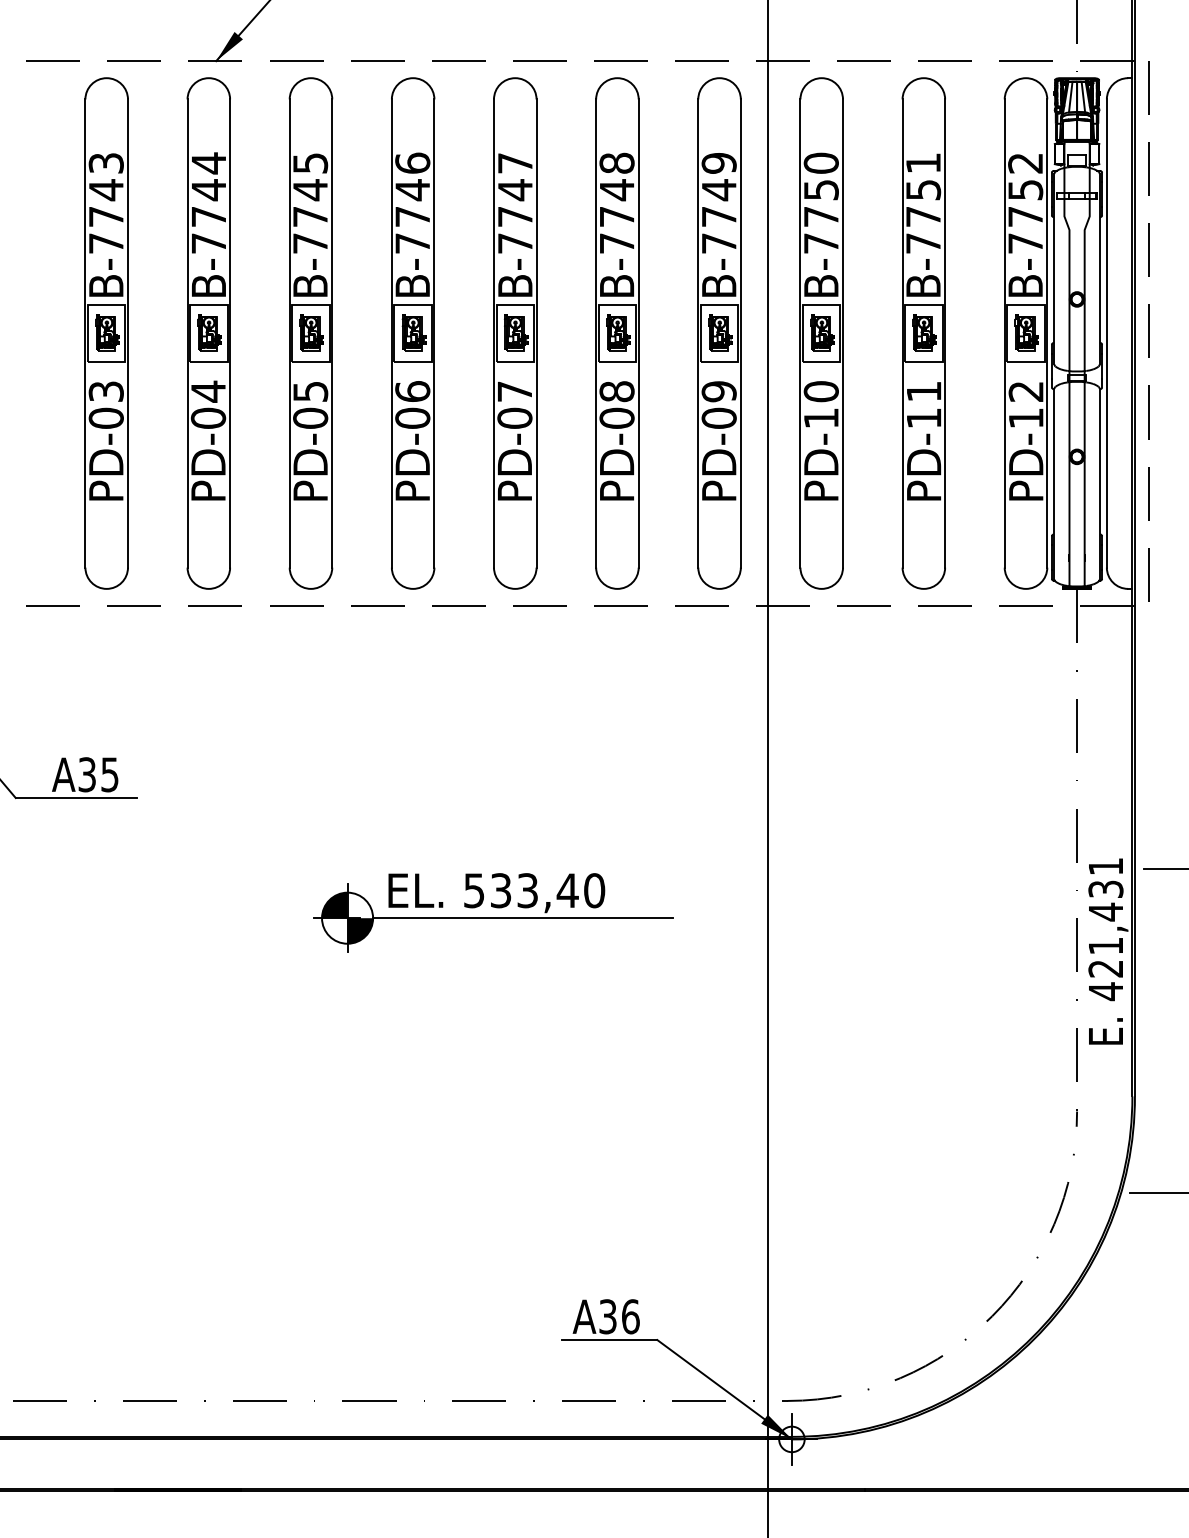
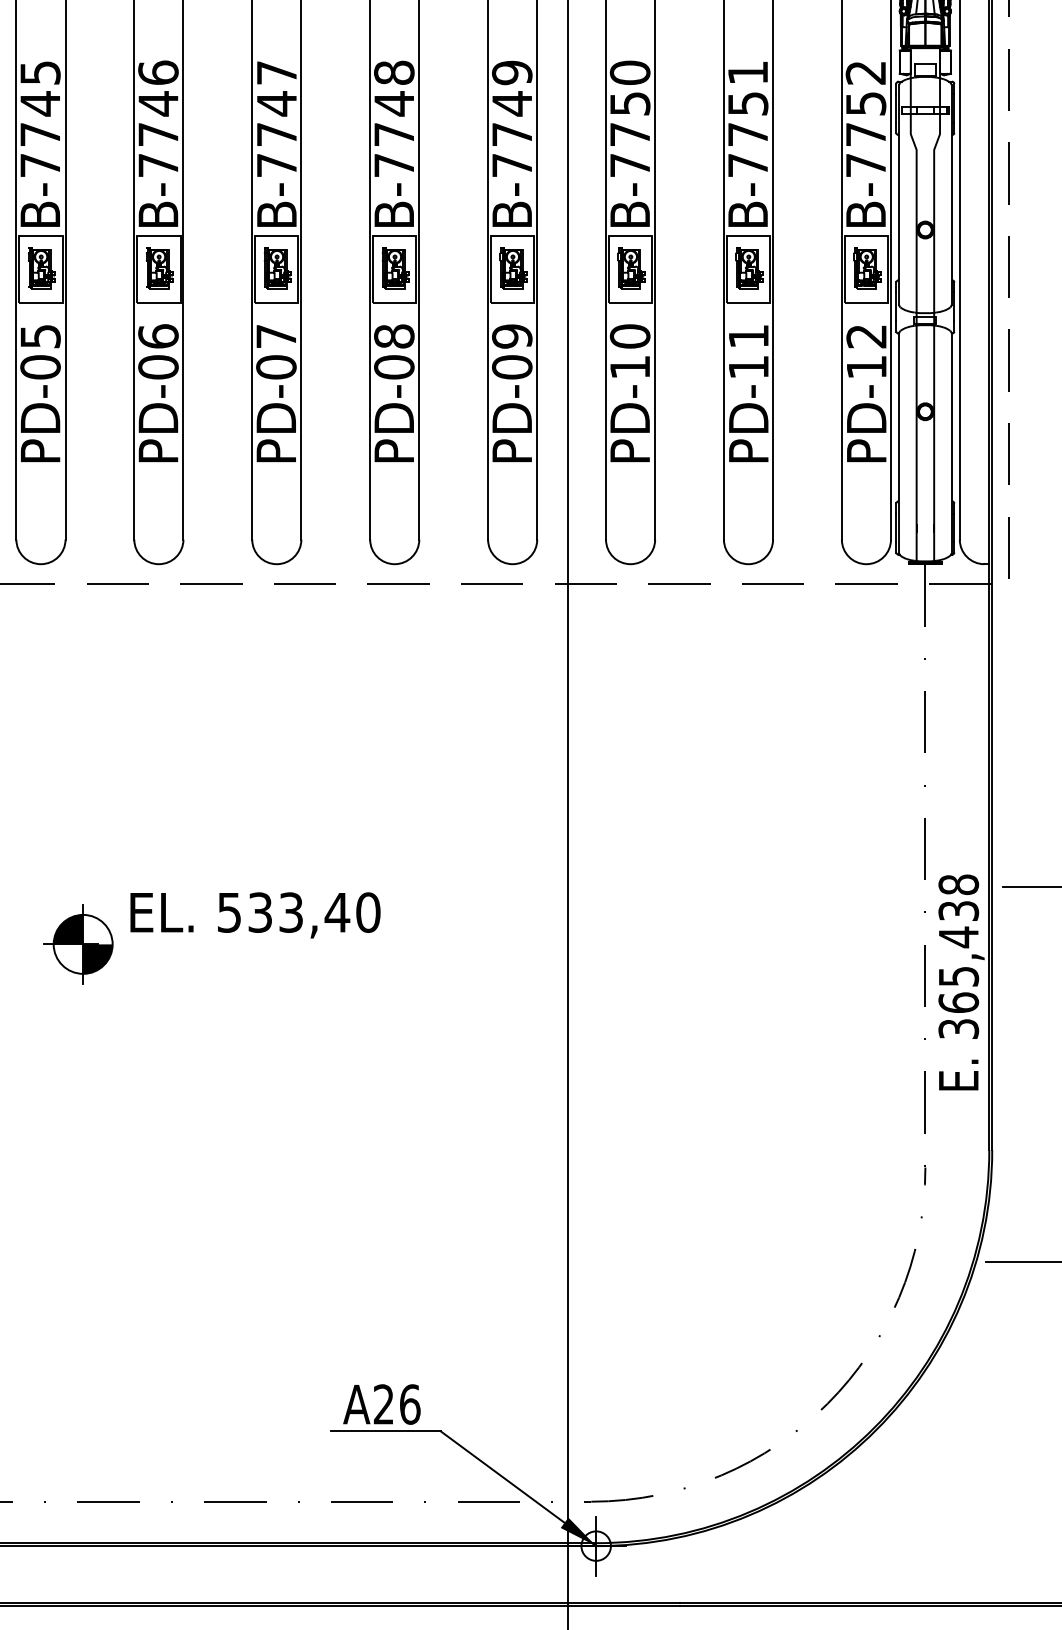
line: (523, 918) -> (286, 944), removed
text: (1105, 929) -> (958, 957), 421,431 -> 365,438
text: (607, 1316) -> (383, 1404), A36 -> A26

